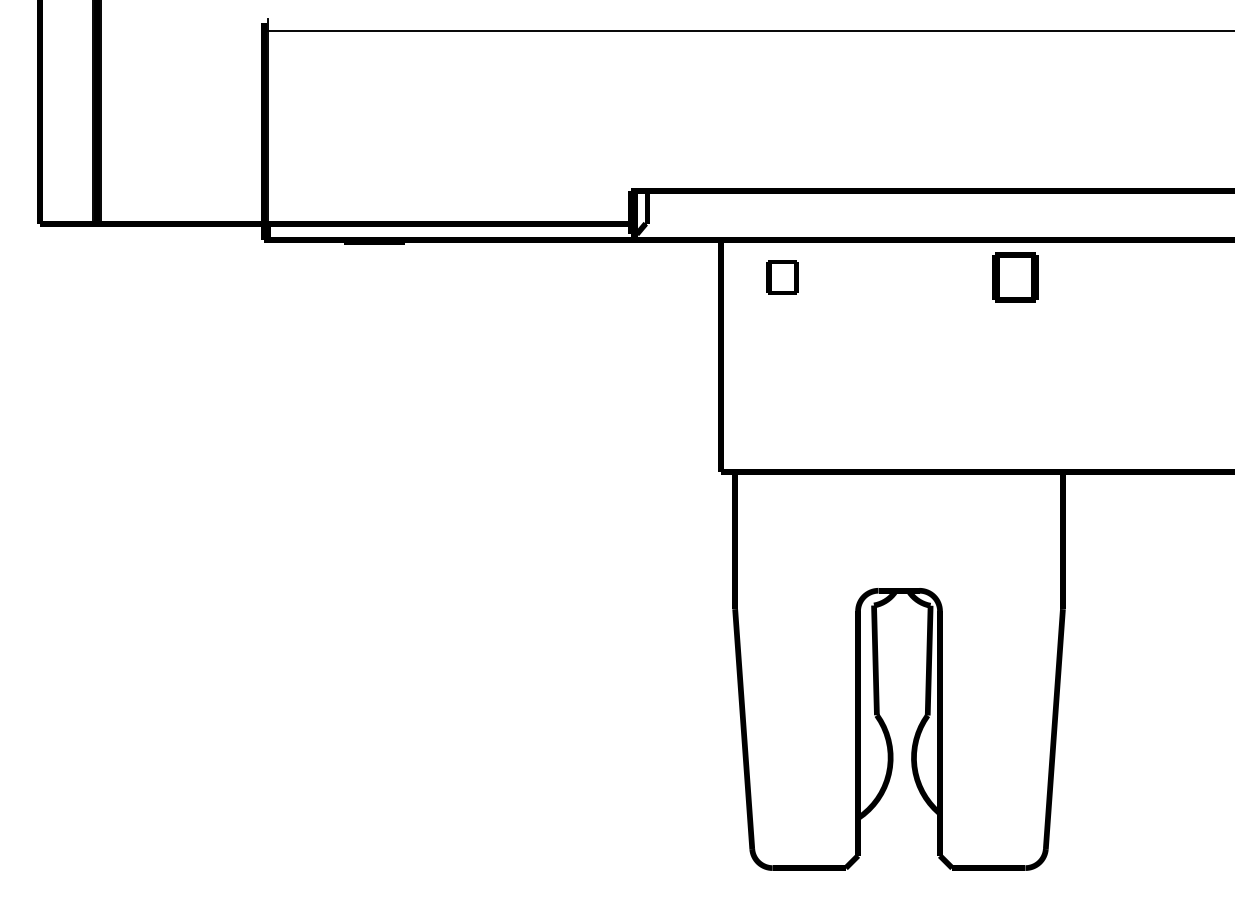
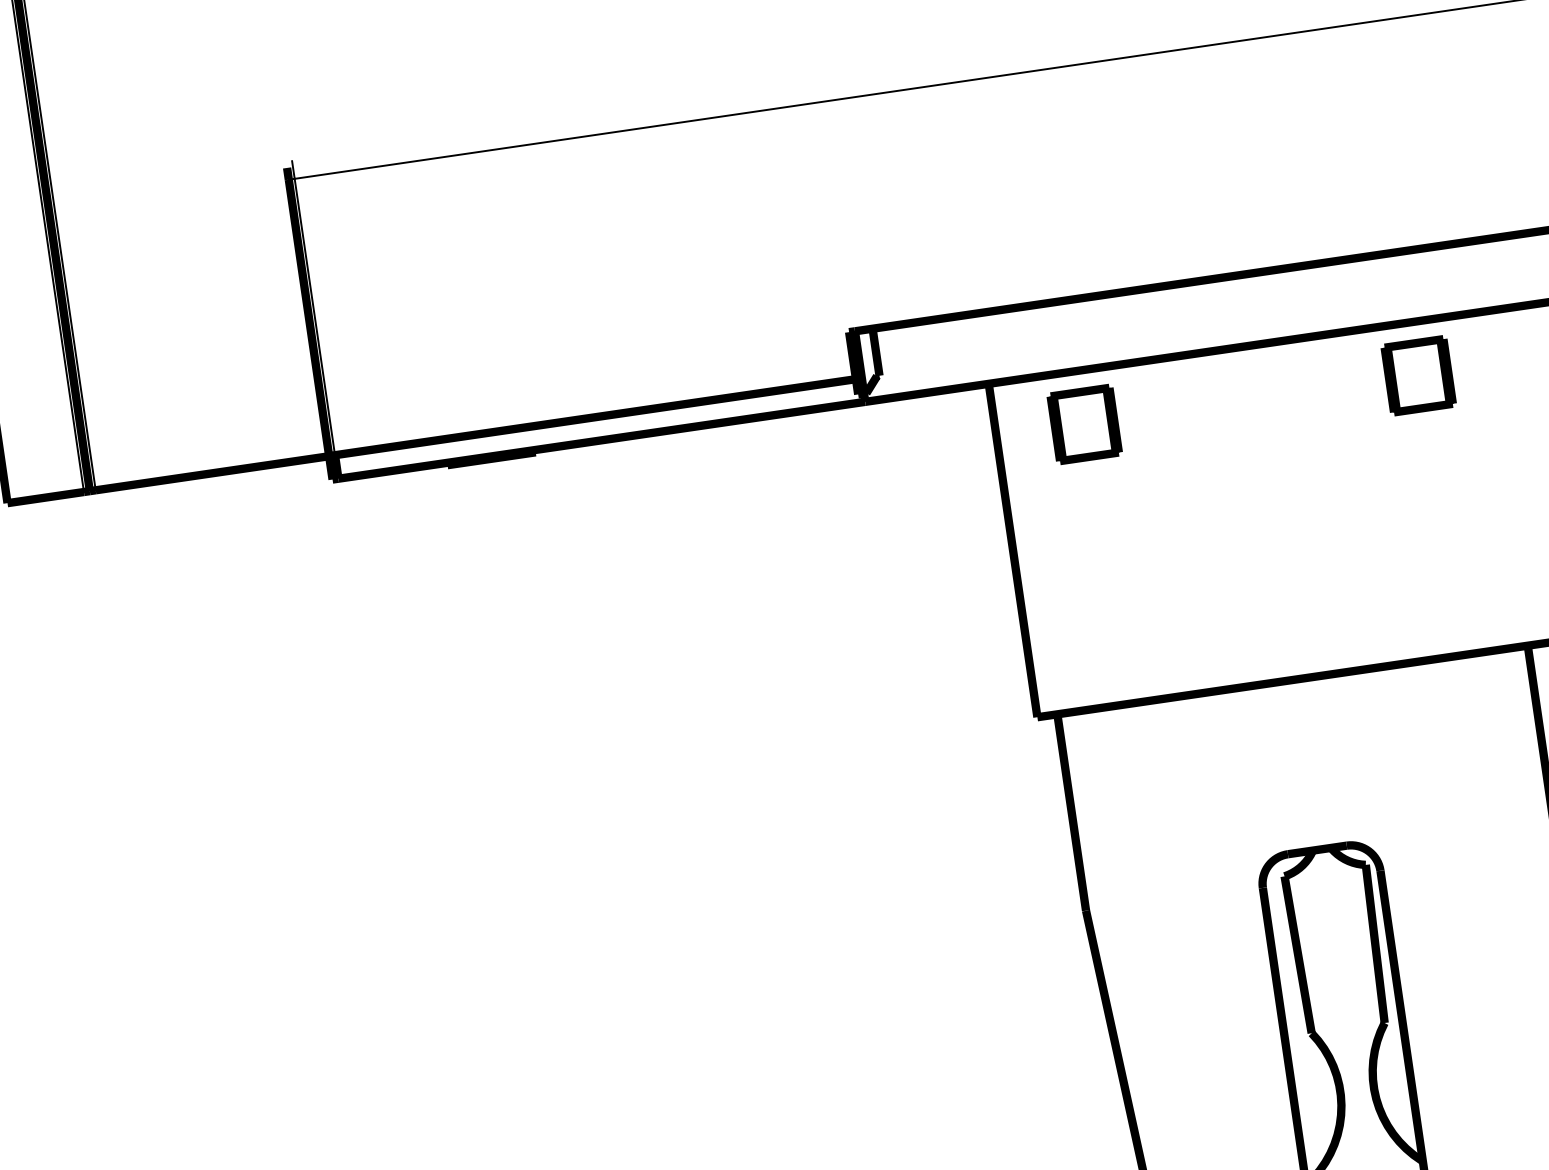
part: (782, 277) -> (1084, 424), size x1.43

